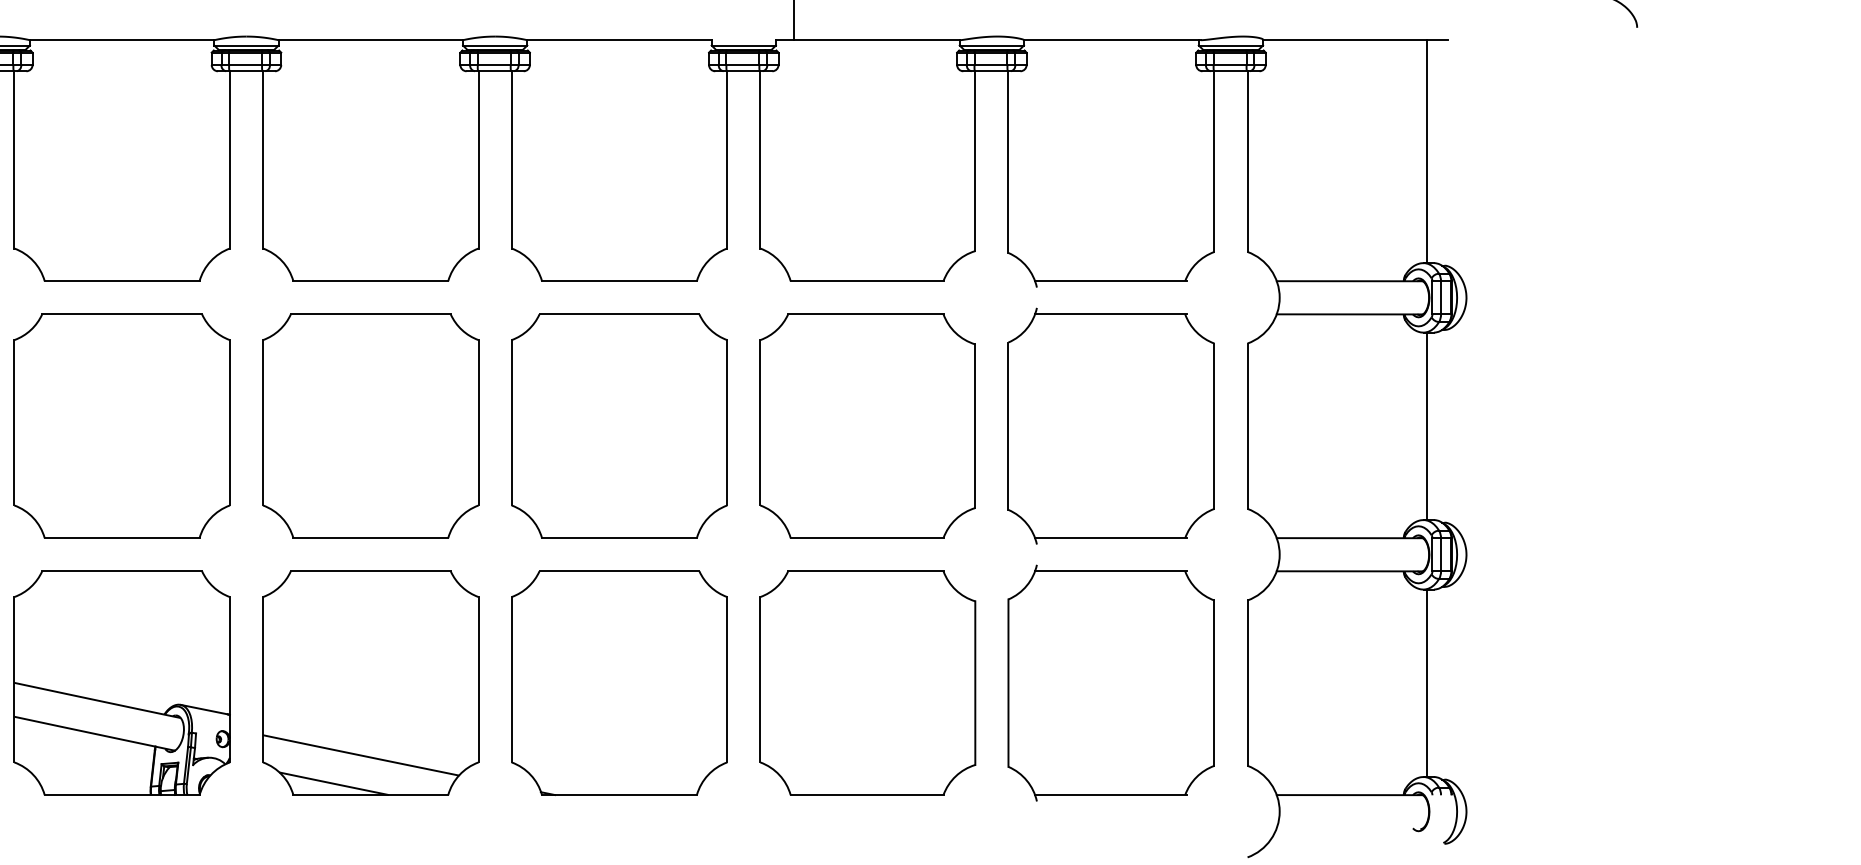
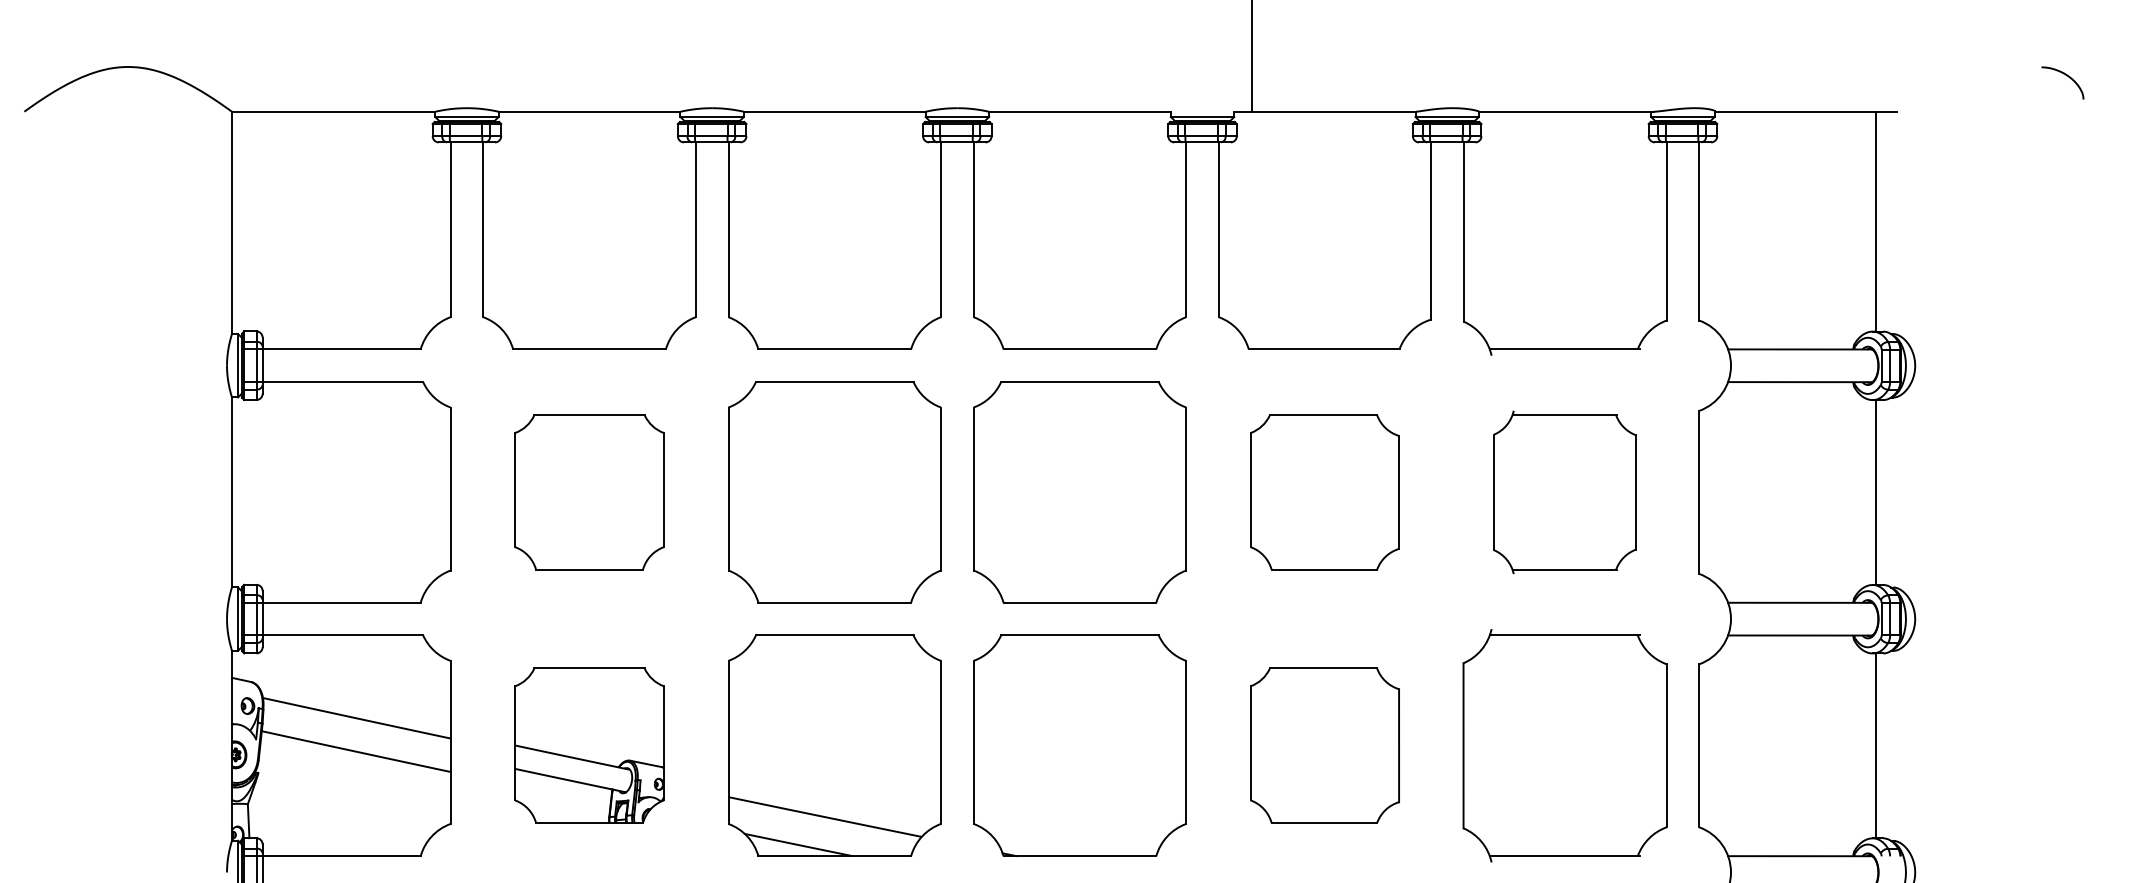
part: (122, 426) -> (589, 492), size x0.7
part: (867, 426) -> (1324, 492), size x0.7
part: (1111, 426) -> (1565, 492), size x0.7
part: (122, 682) -> (589, 745), size x0.7
part: (867, 682) -> (1324, 745), size x0.7

